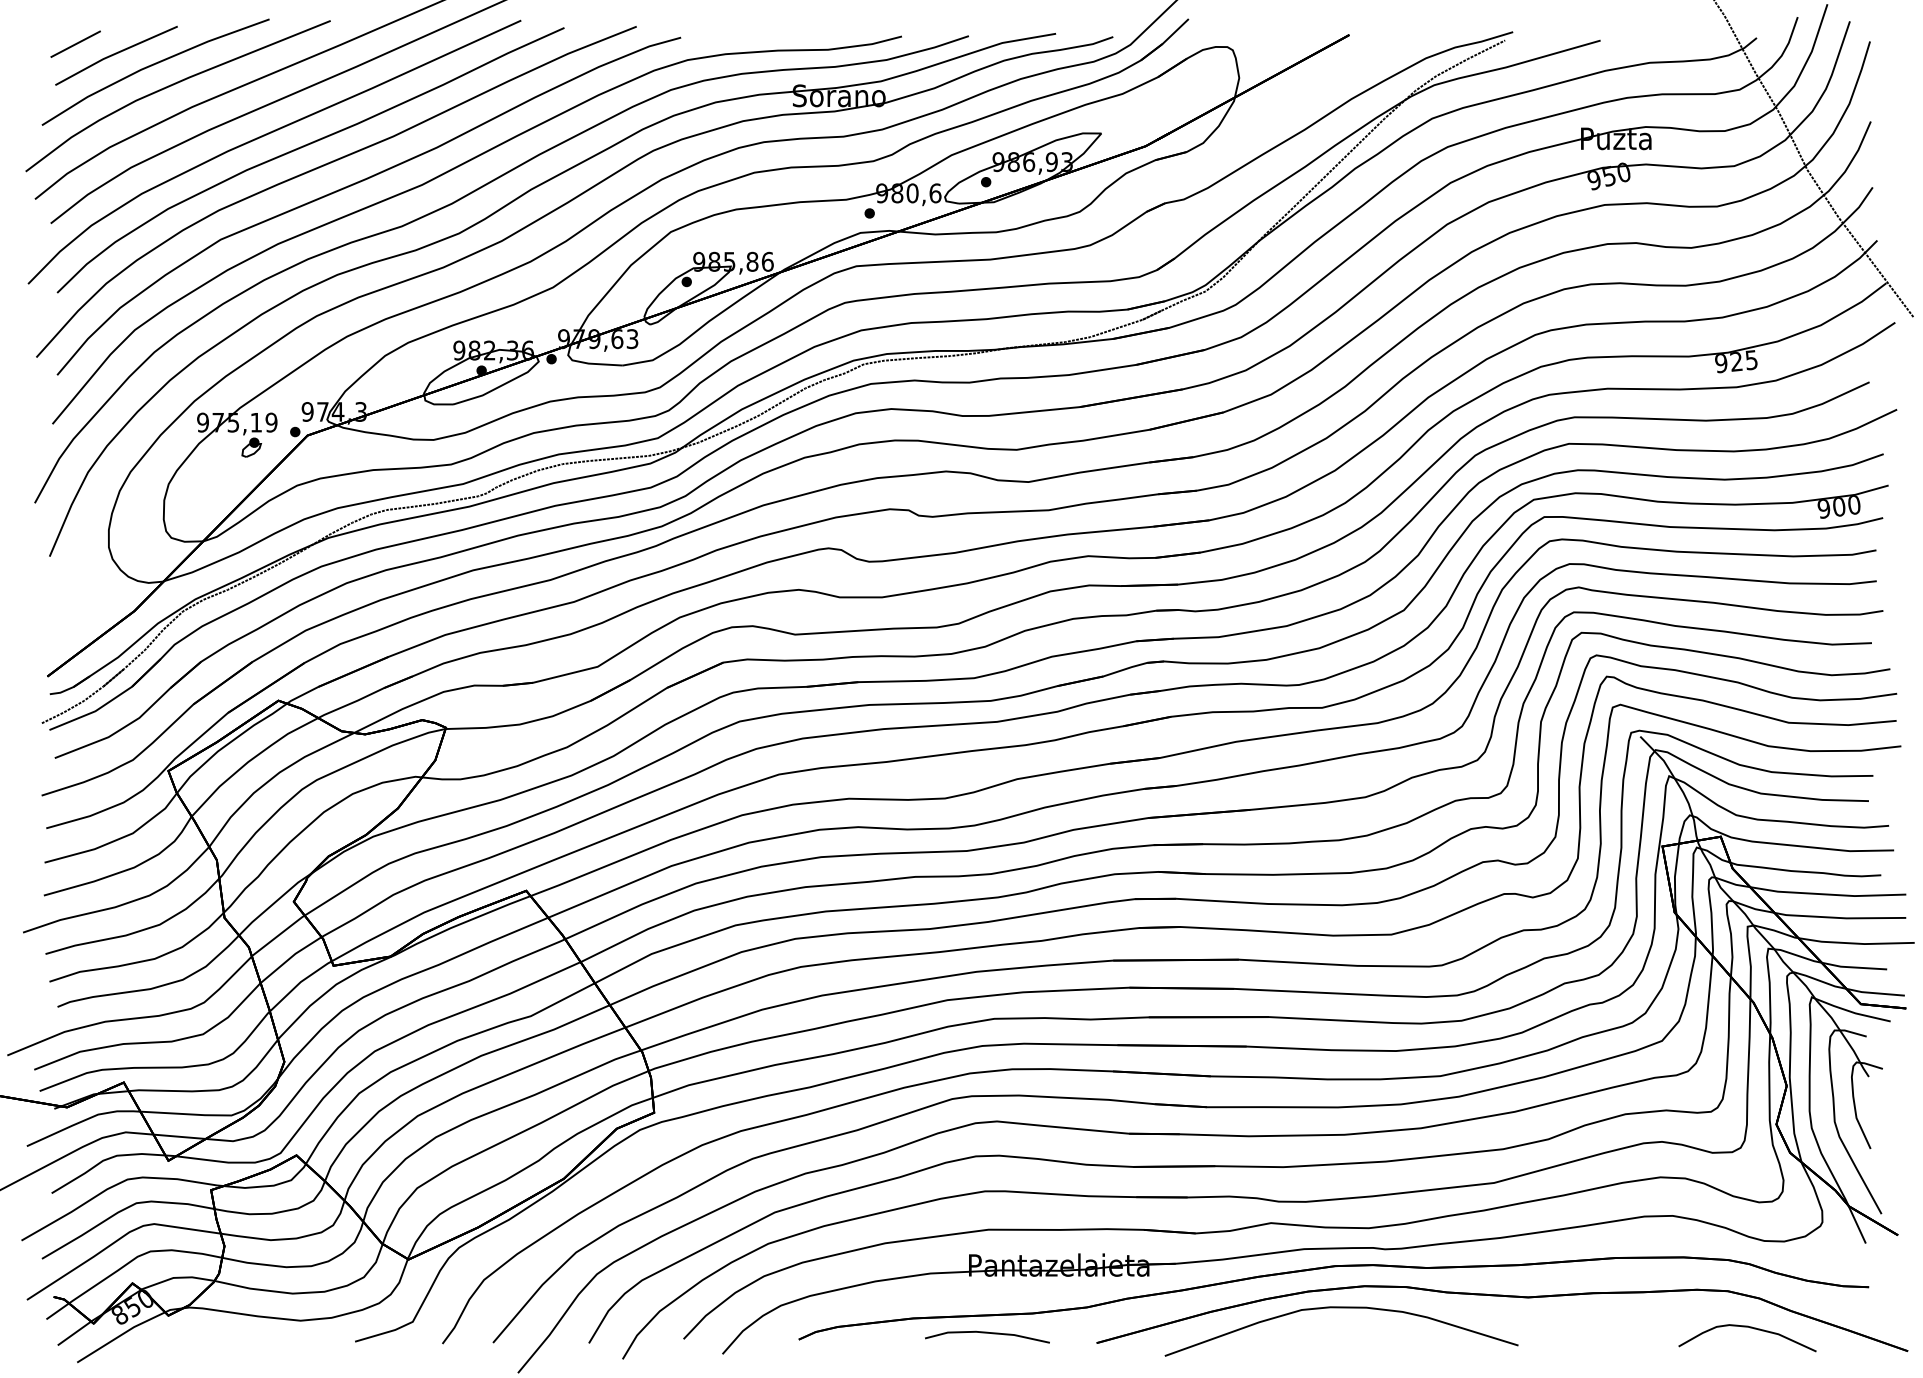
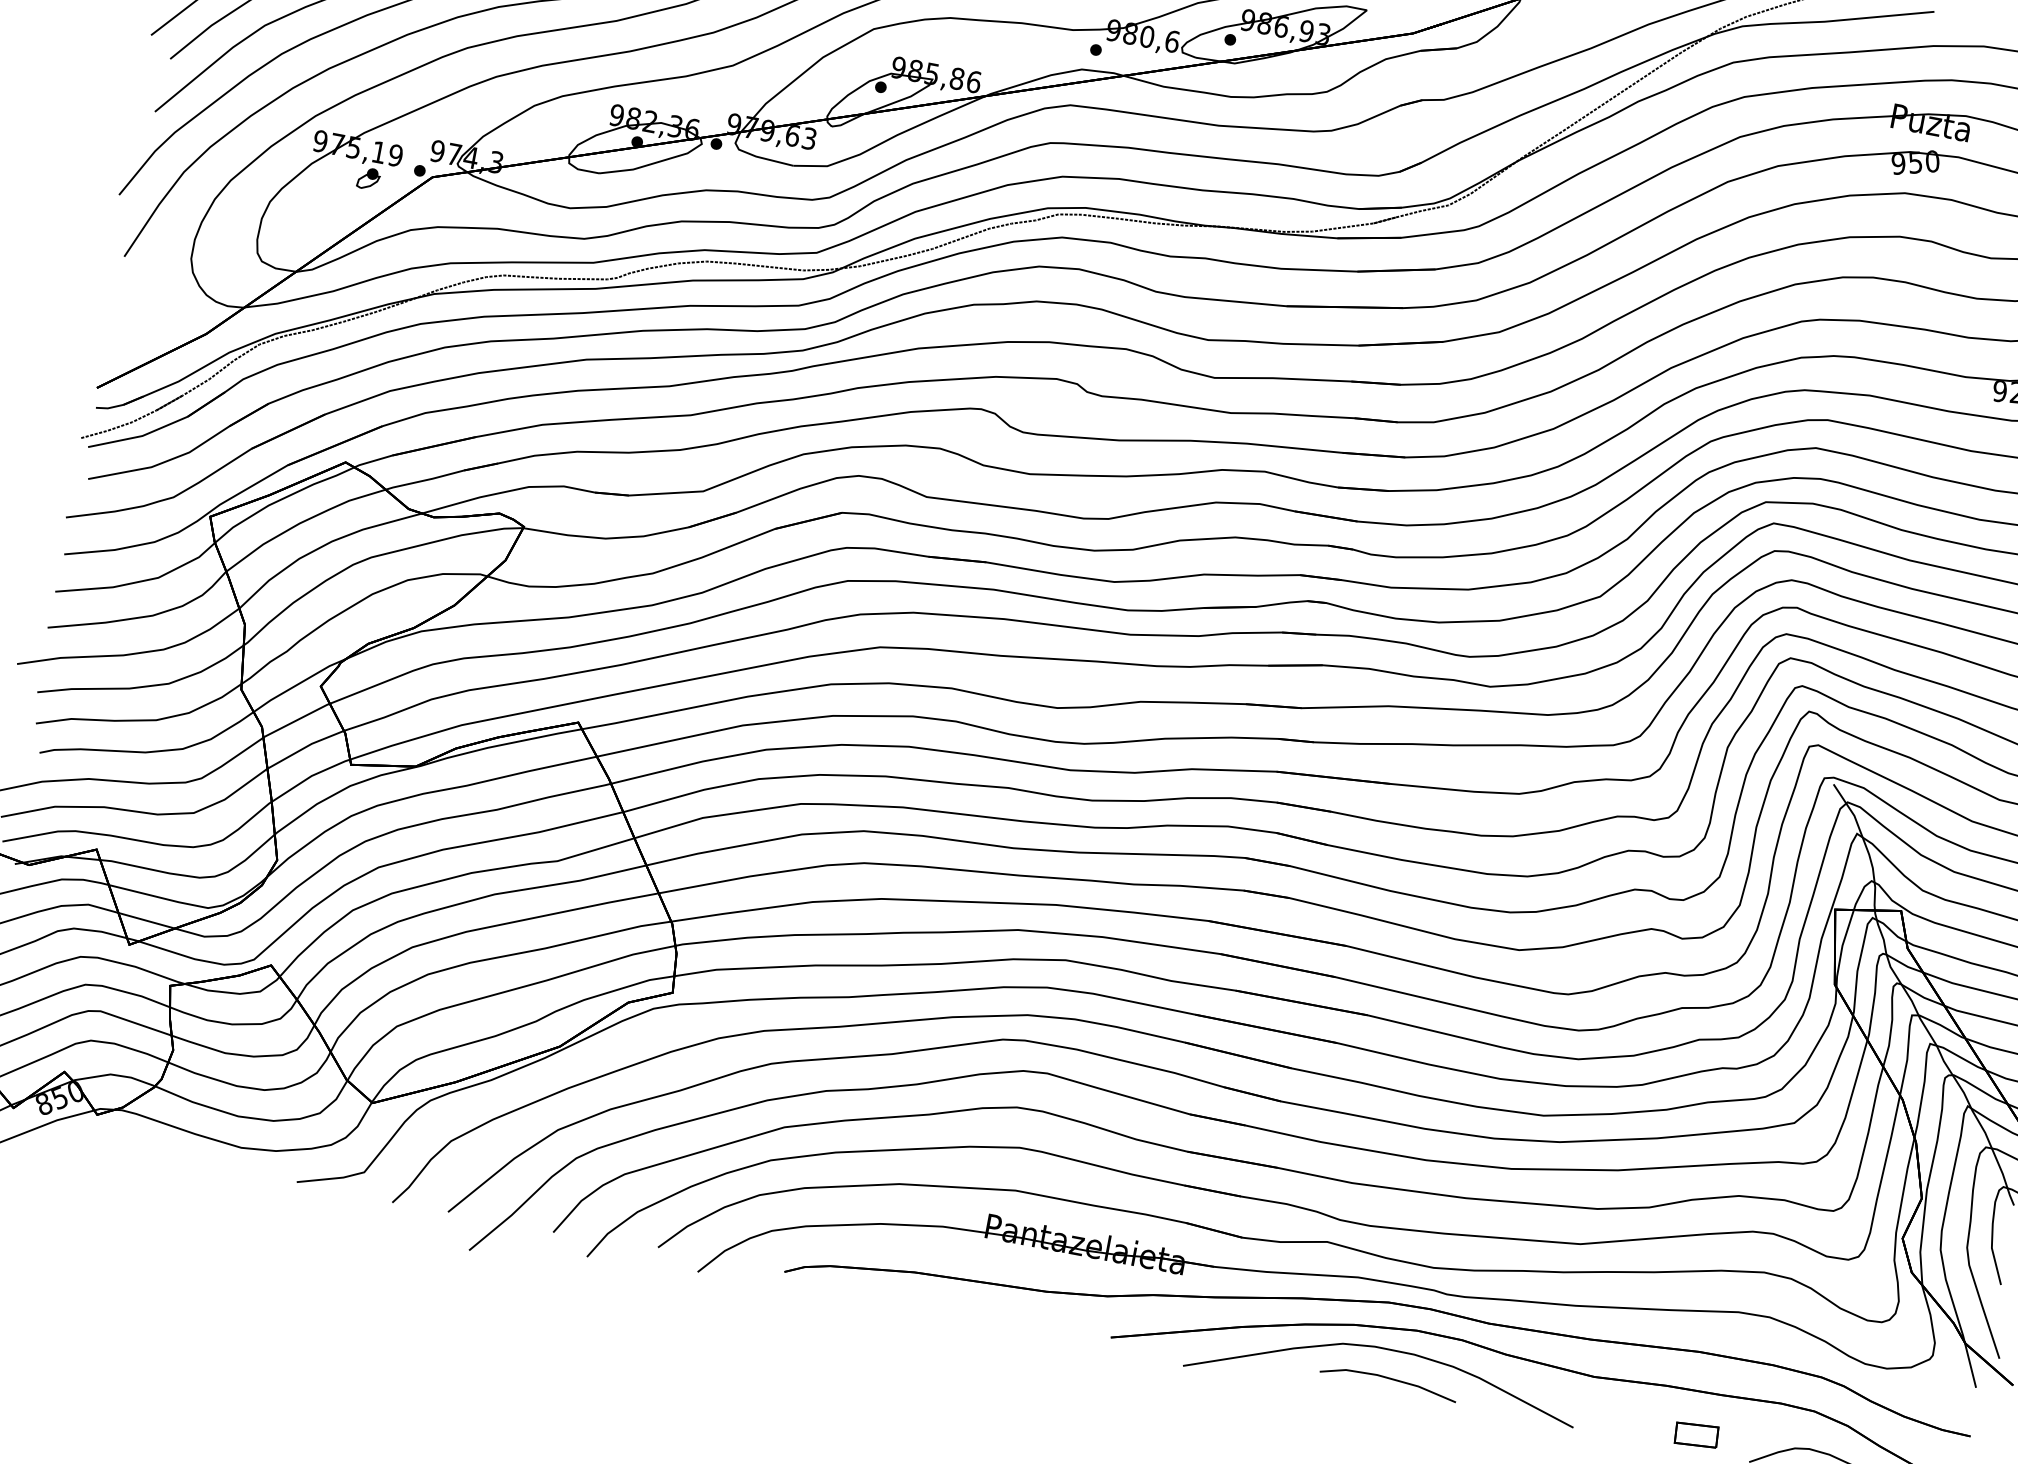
part: (1627, 1331) -> (1696, 1434), added
part: (987, 1336) -> (1388, 1382), moved

